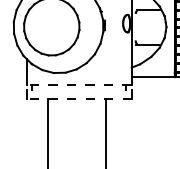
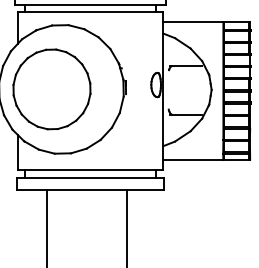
line: (79, 85) -> (90, 170), dashed -> solid
line: (79, 90) -> (90, 177), added
line: (78, 98) -> (89, 189), dashed -> solid

